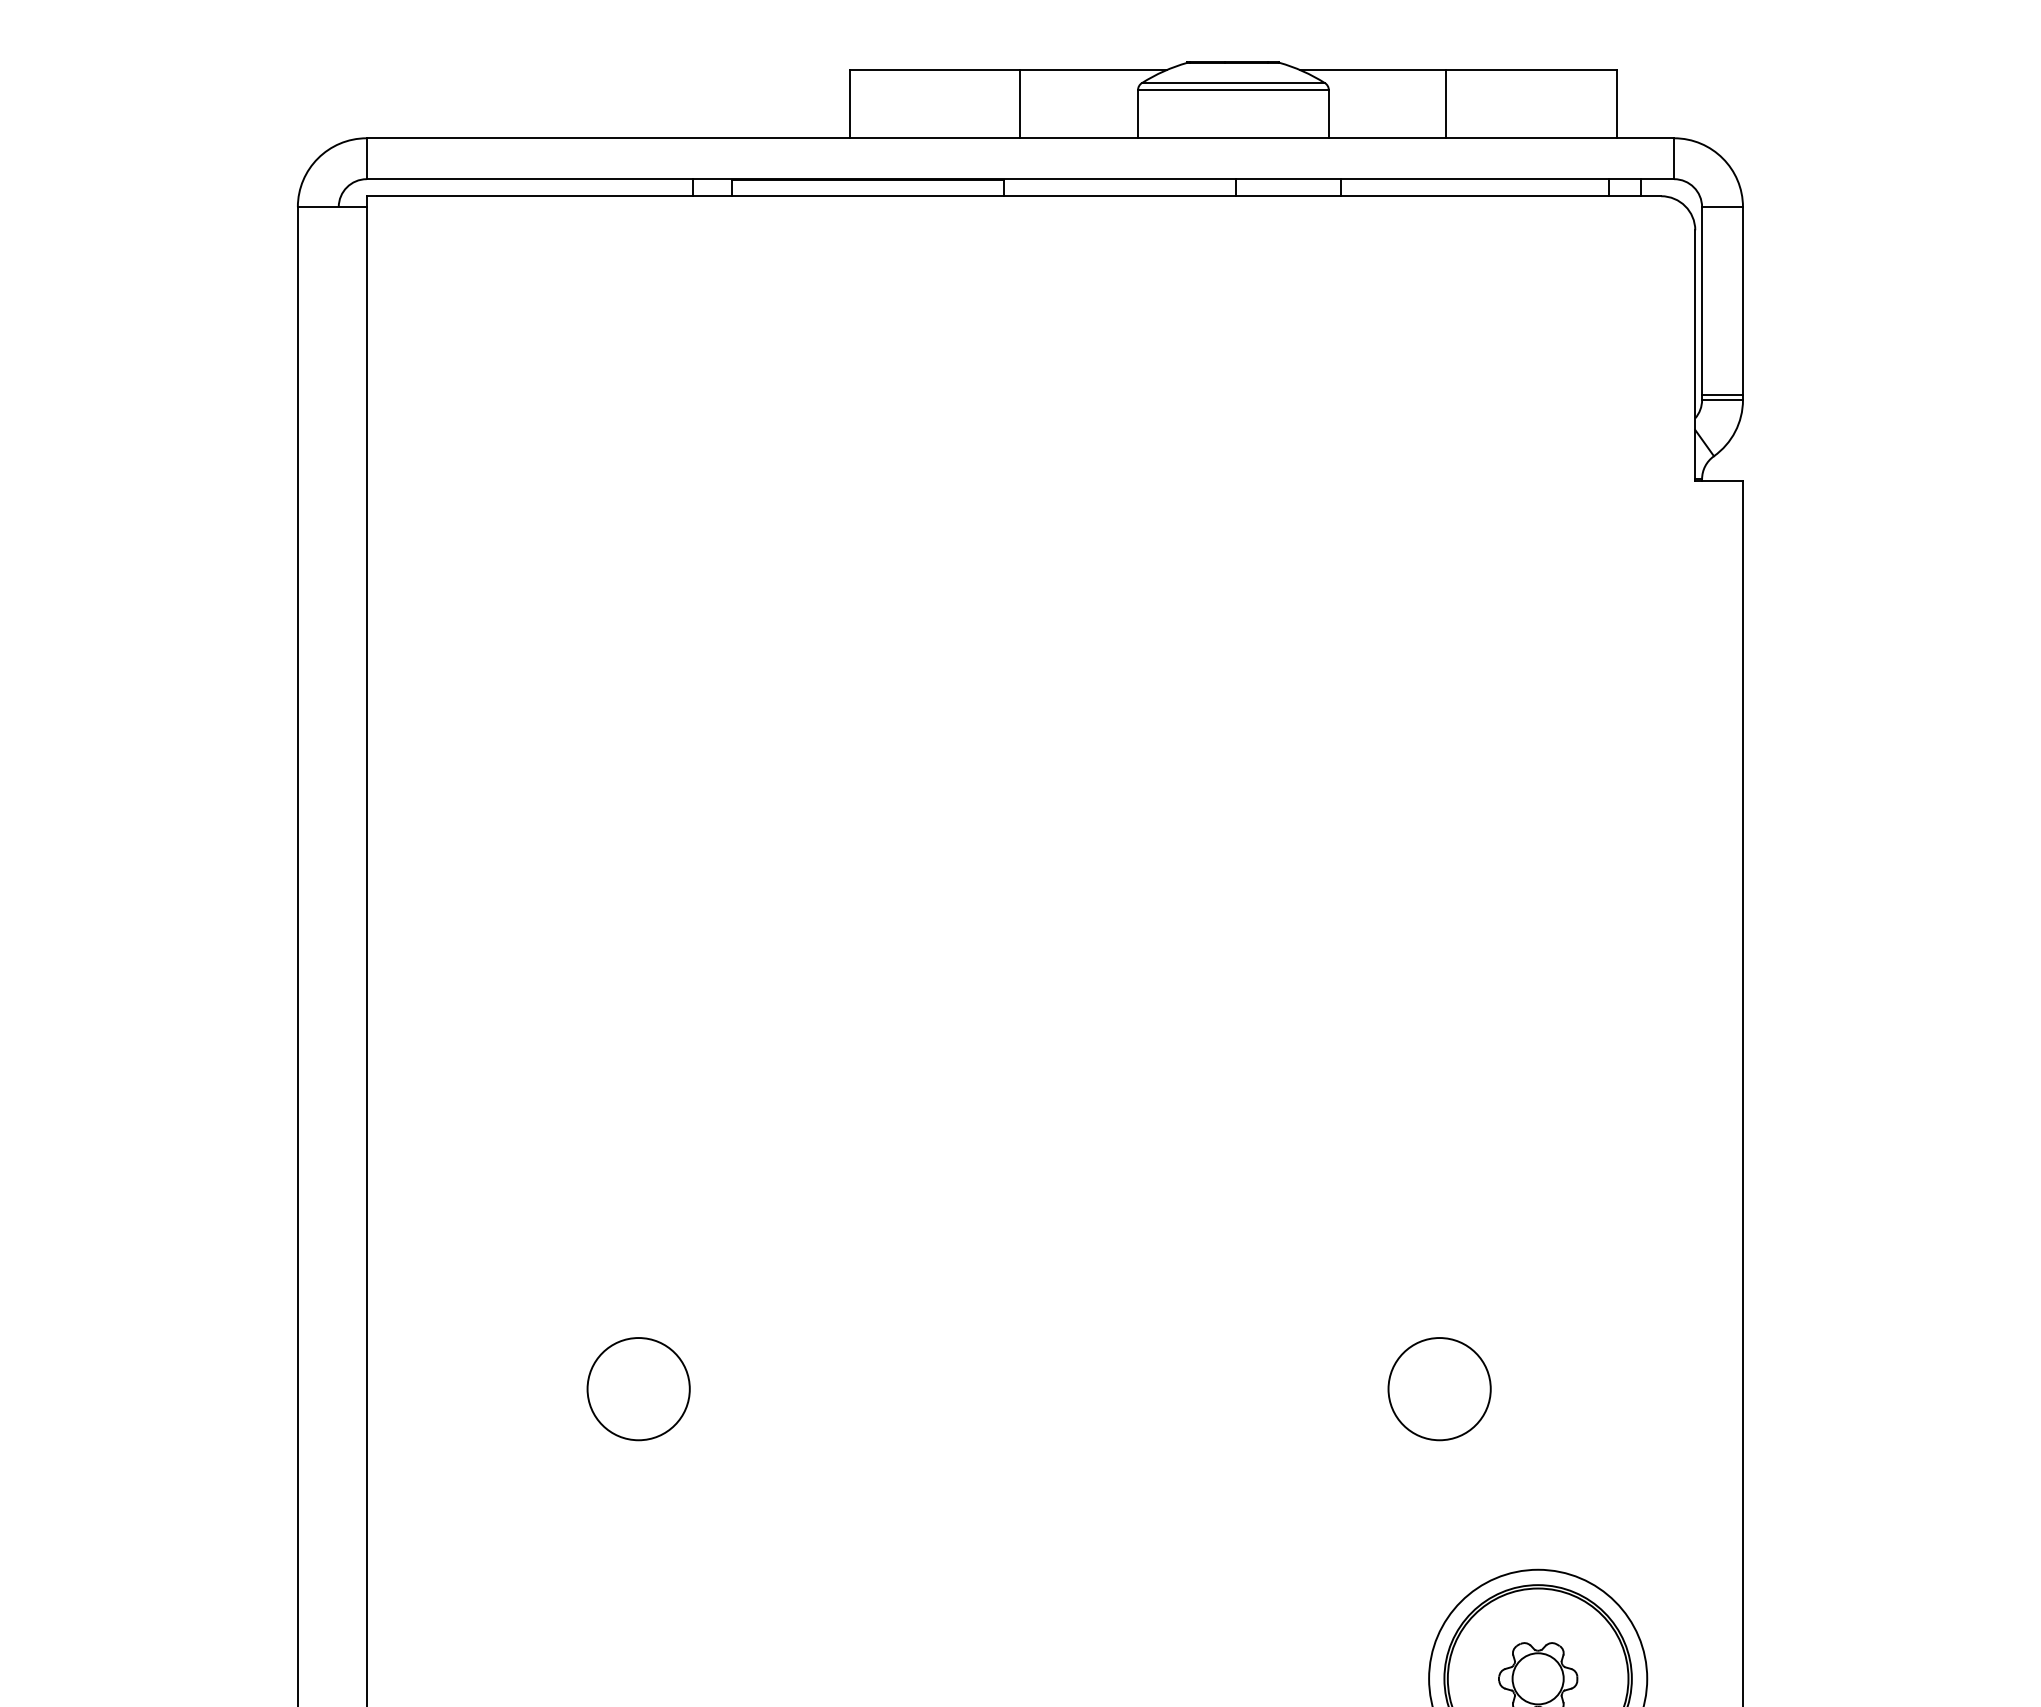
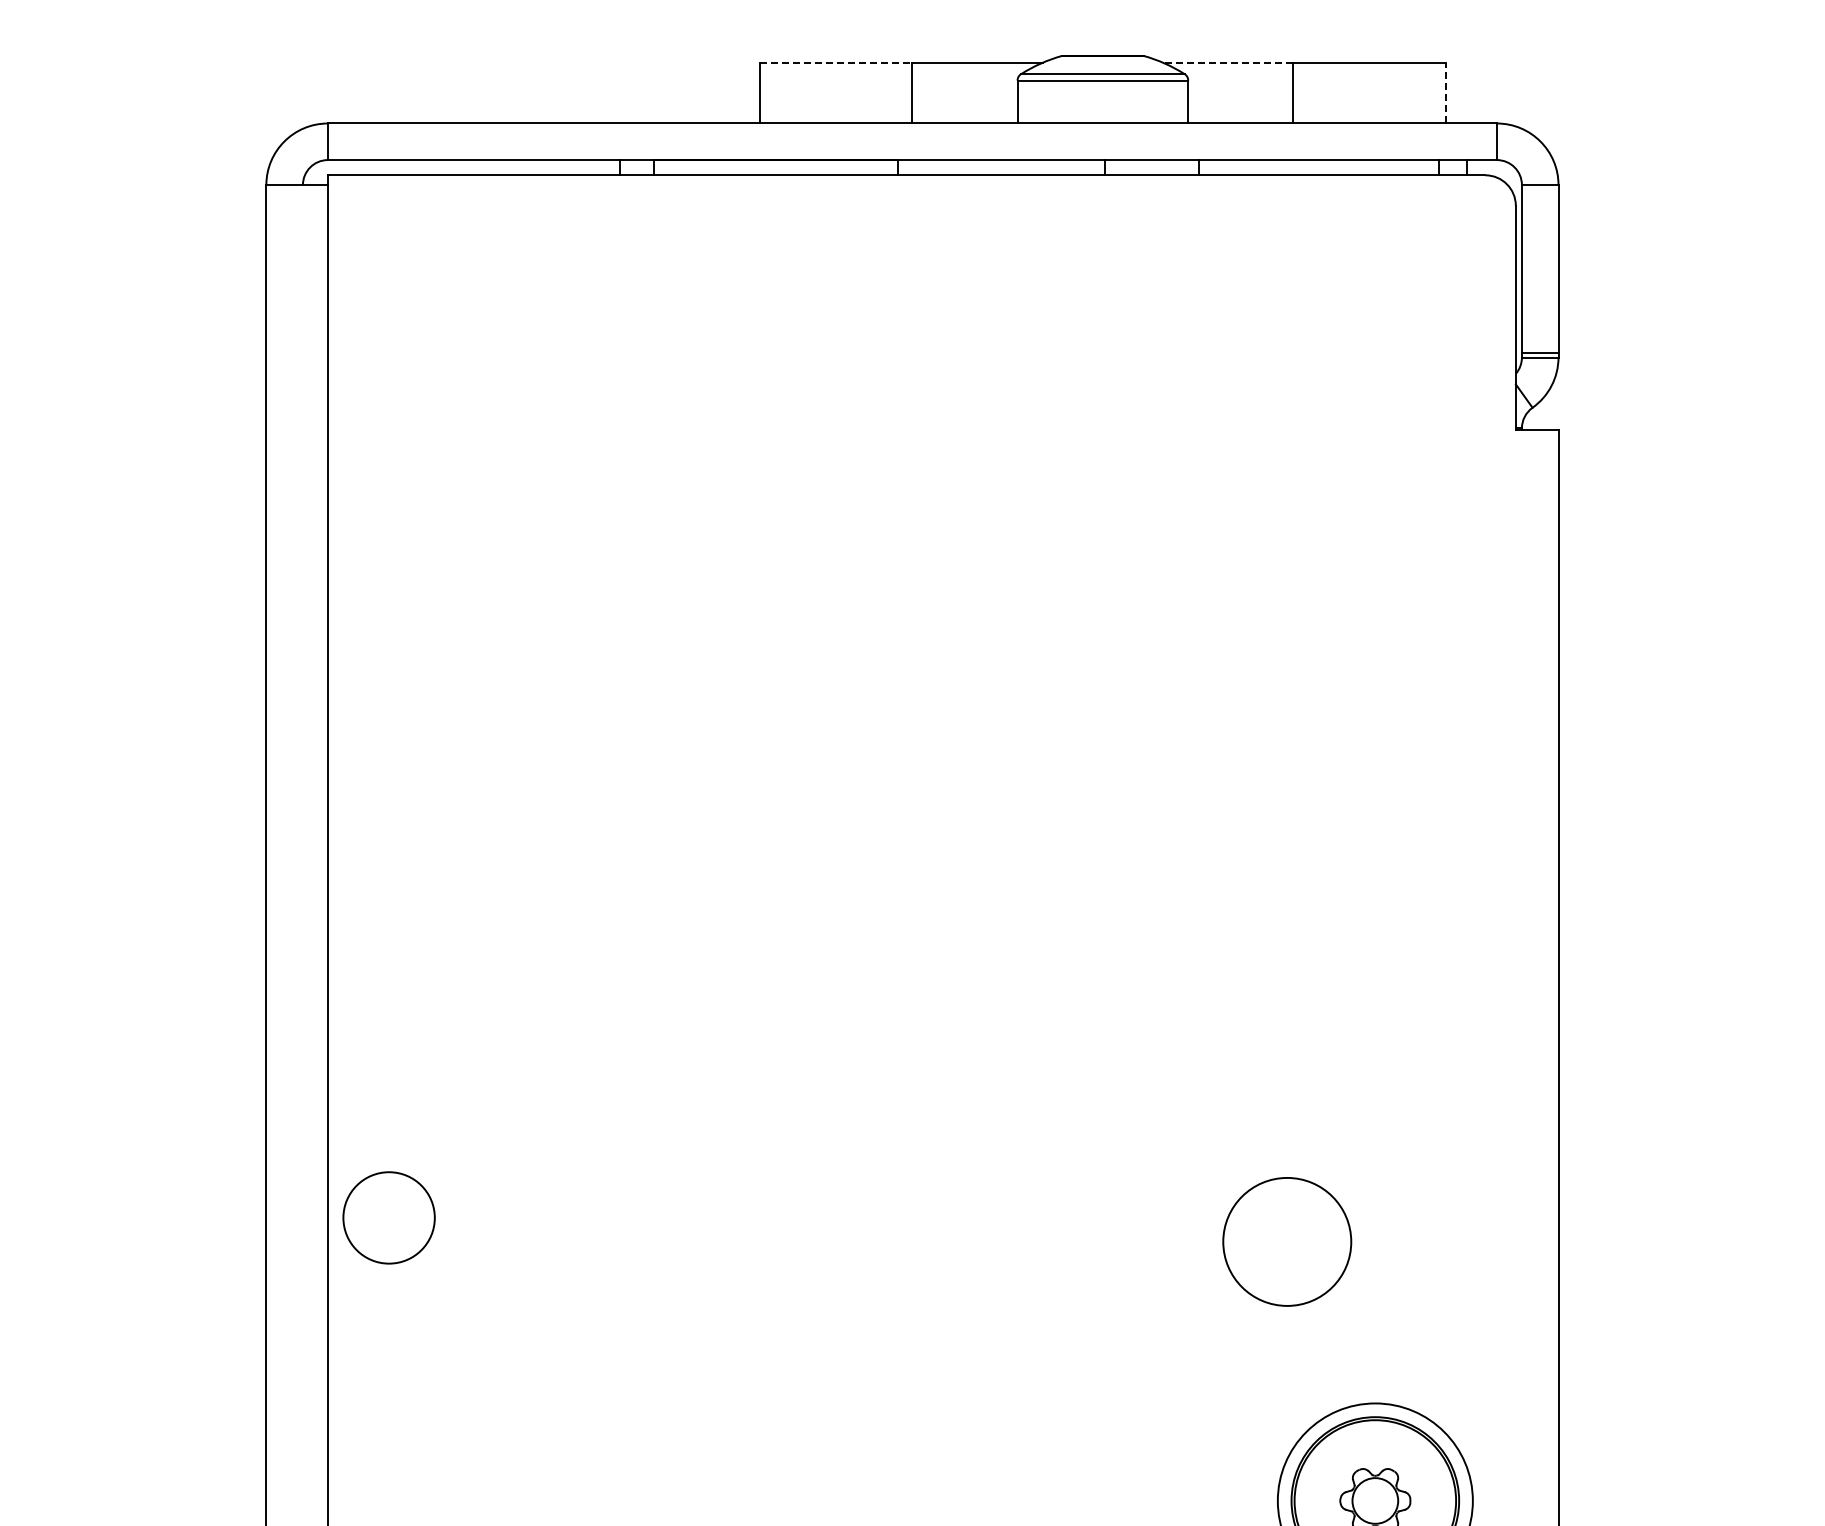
line: (935, 70) -> (836, 62), solid -> dashed
line: (1372, 70) -> (1227, 62), solid -> dashed
line: (1616, 103) -> (1445, 92), solid -> dashed
circle: (638, 1388) -> (388, 1217), moved
circle: (1438, 1388) -> (1286, 1241), size x1.4

